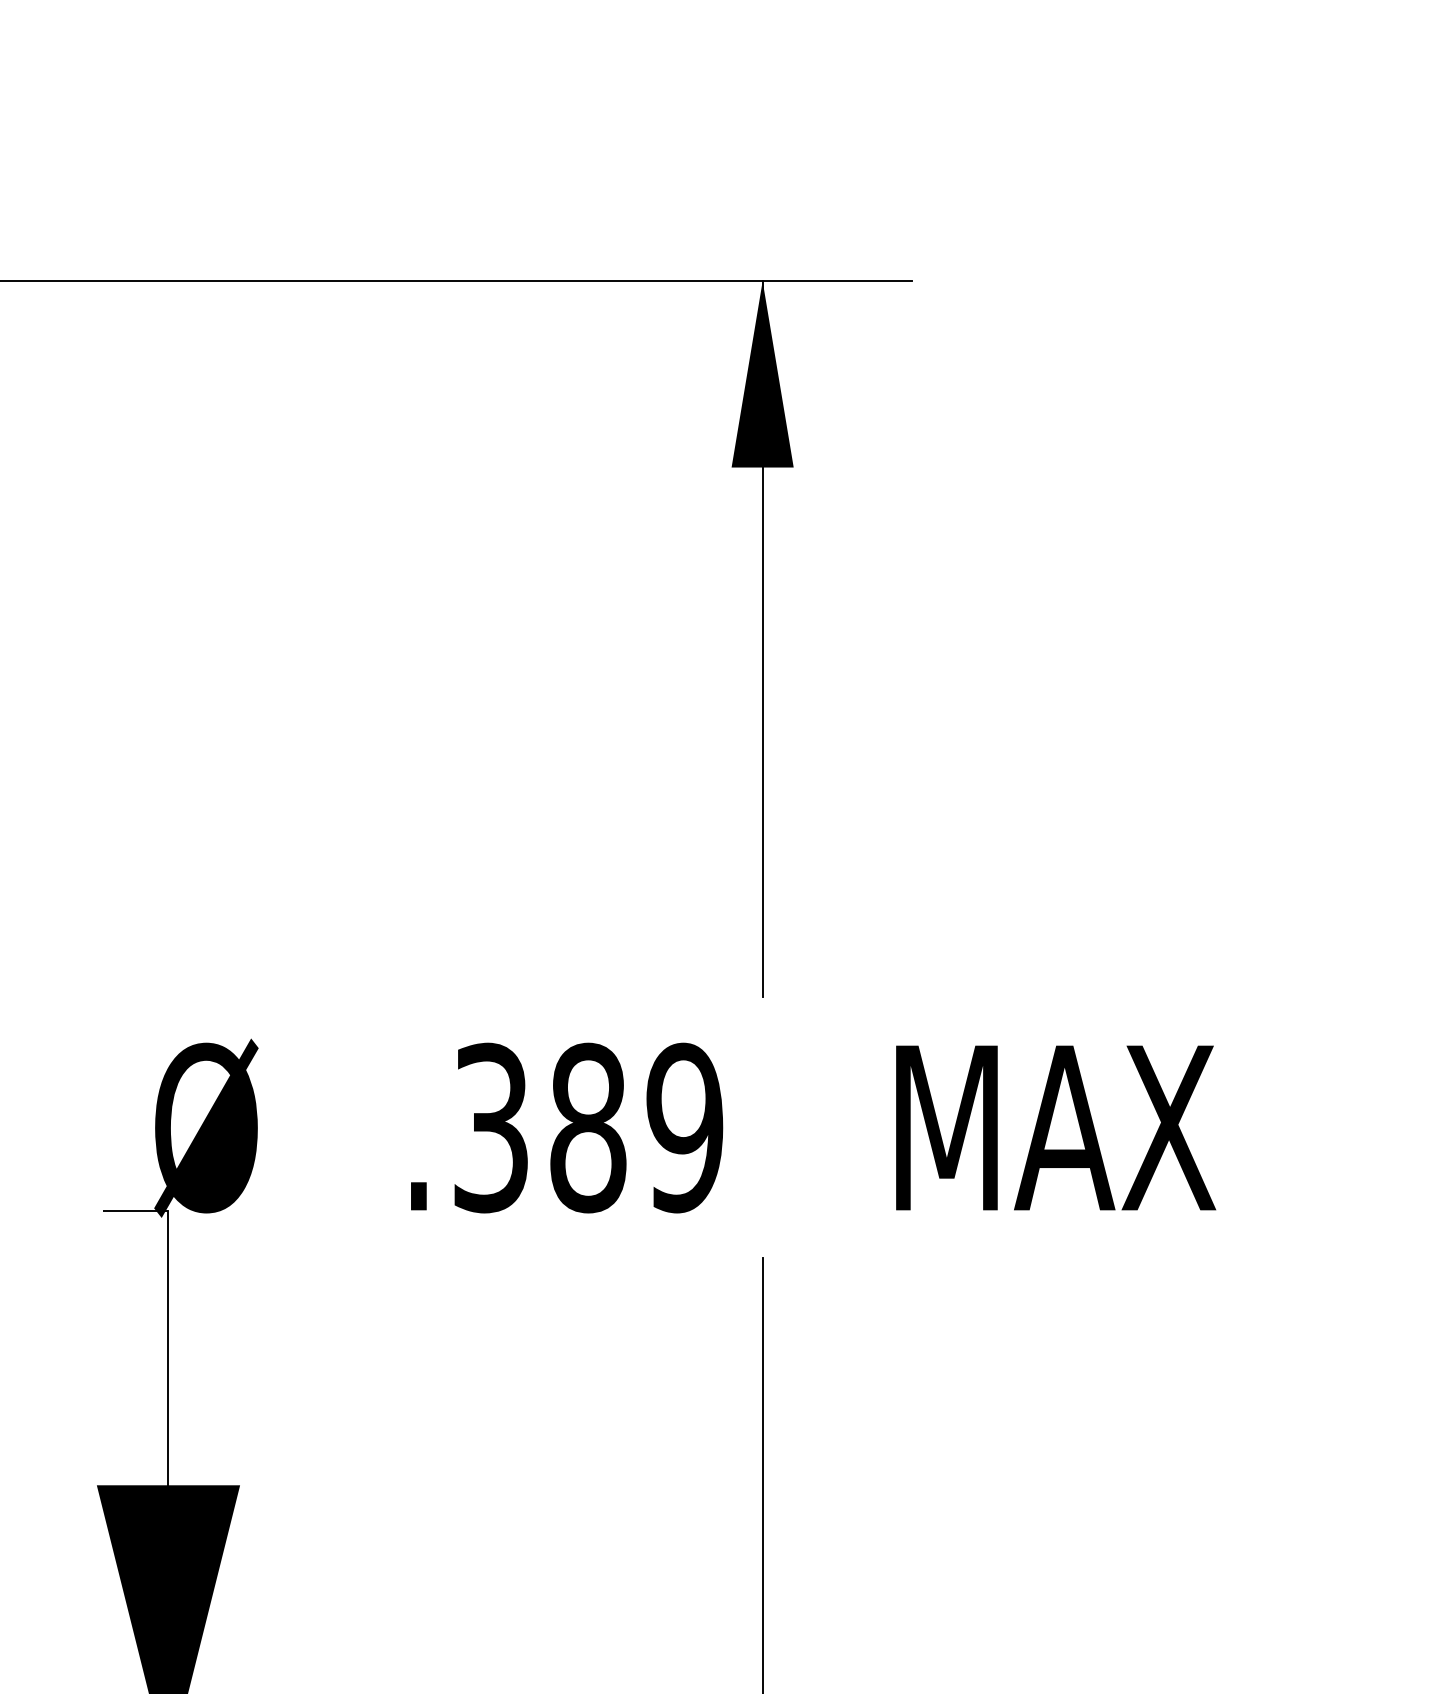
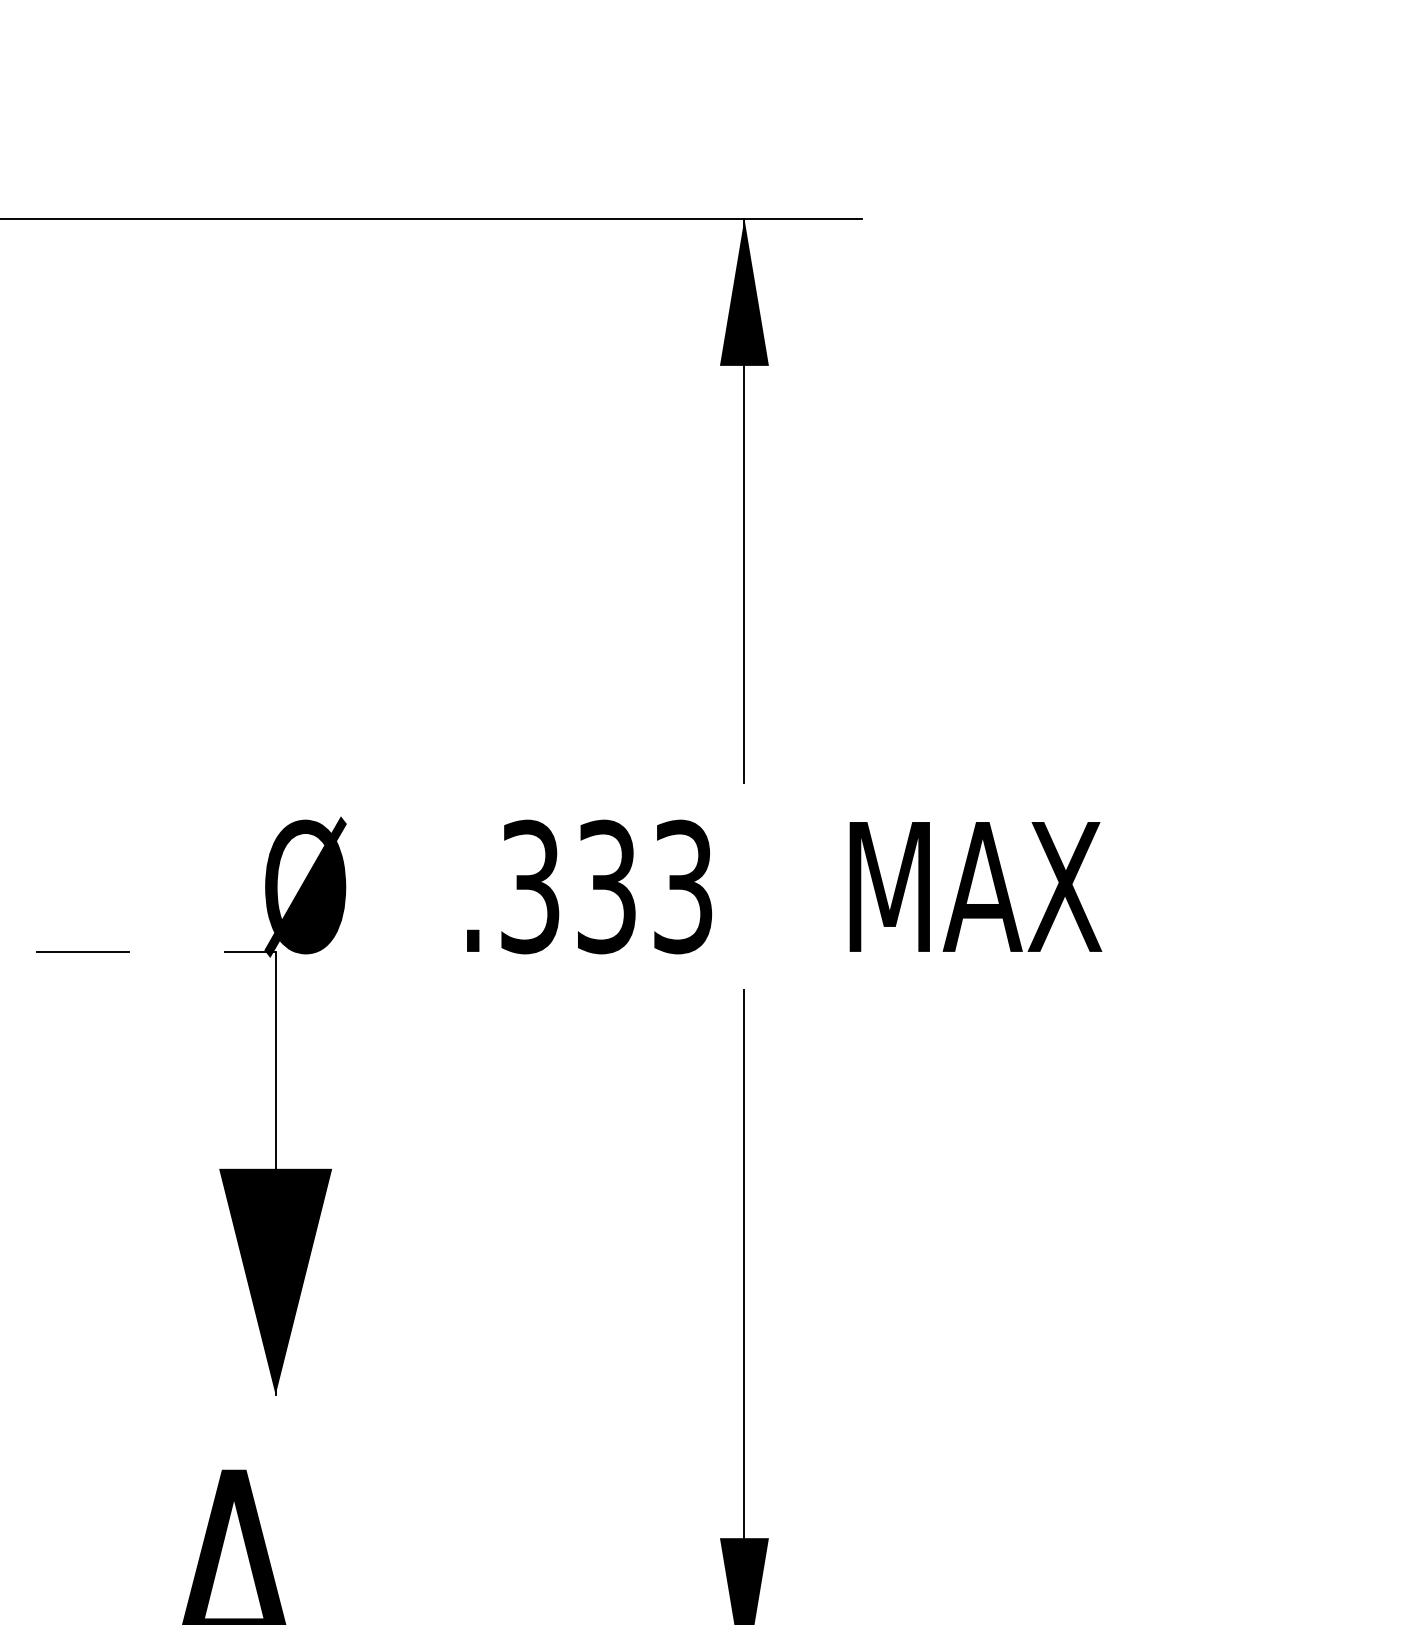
text: (637, 1127) -> (645, 886), .389 -> .333

